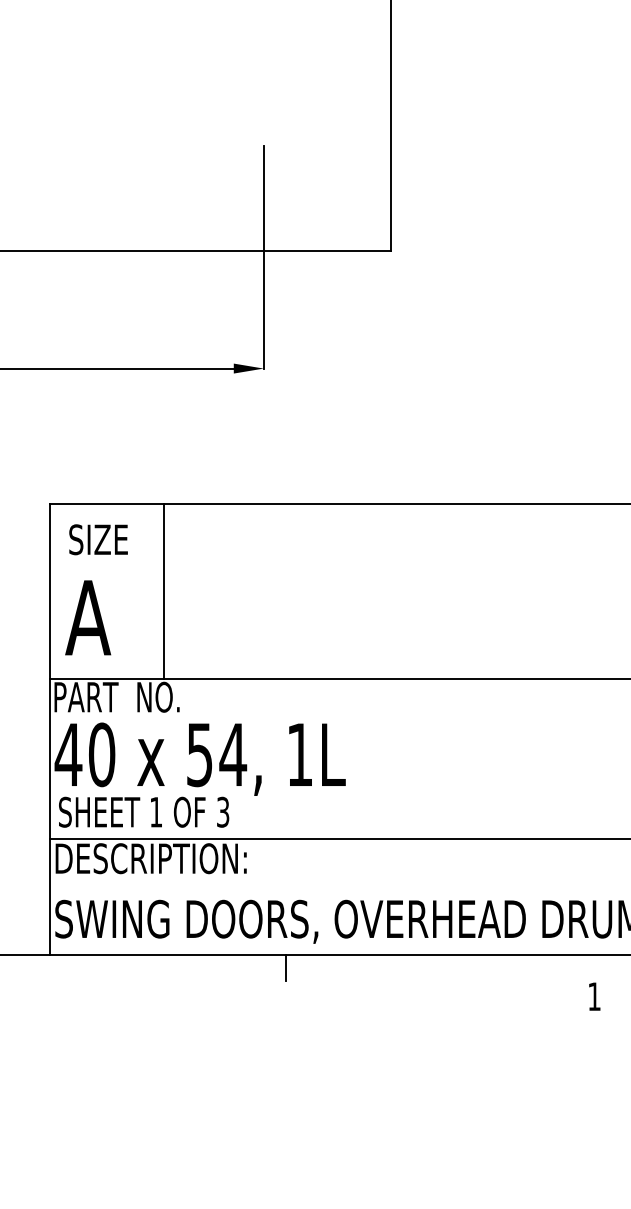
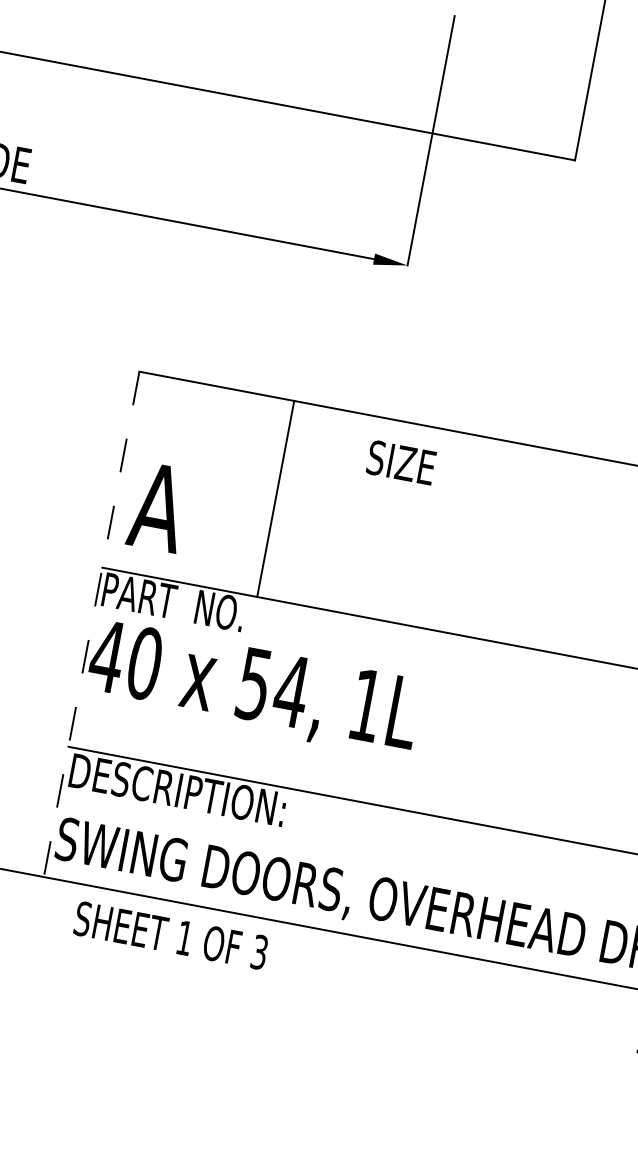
text: (98, 539) -> (401, 462), moved
line: (164, 591) -> (276, 499), moved
line: (49, 729) -> (91, 624), solid -> dashed
text: (144, 811) -> (171, 934), moved
line: (286, 967) -> (306, 940), removed

